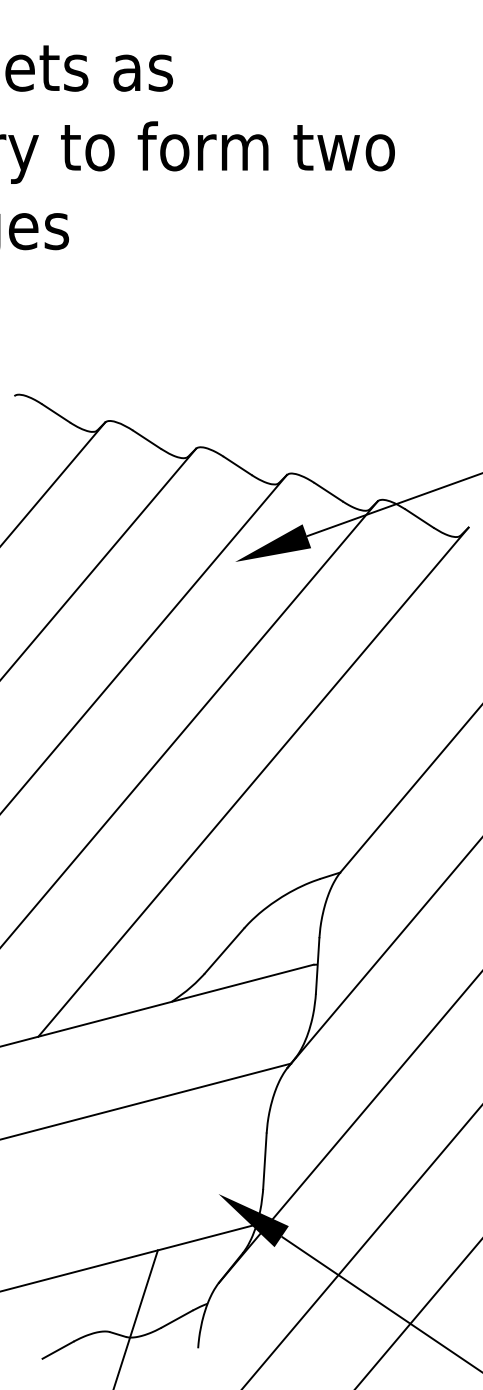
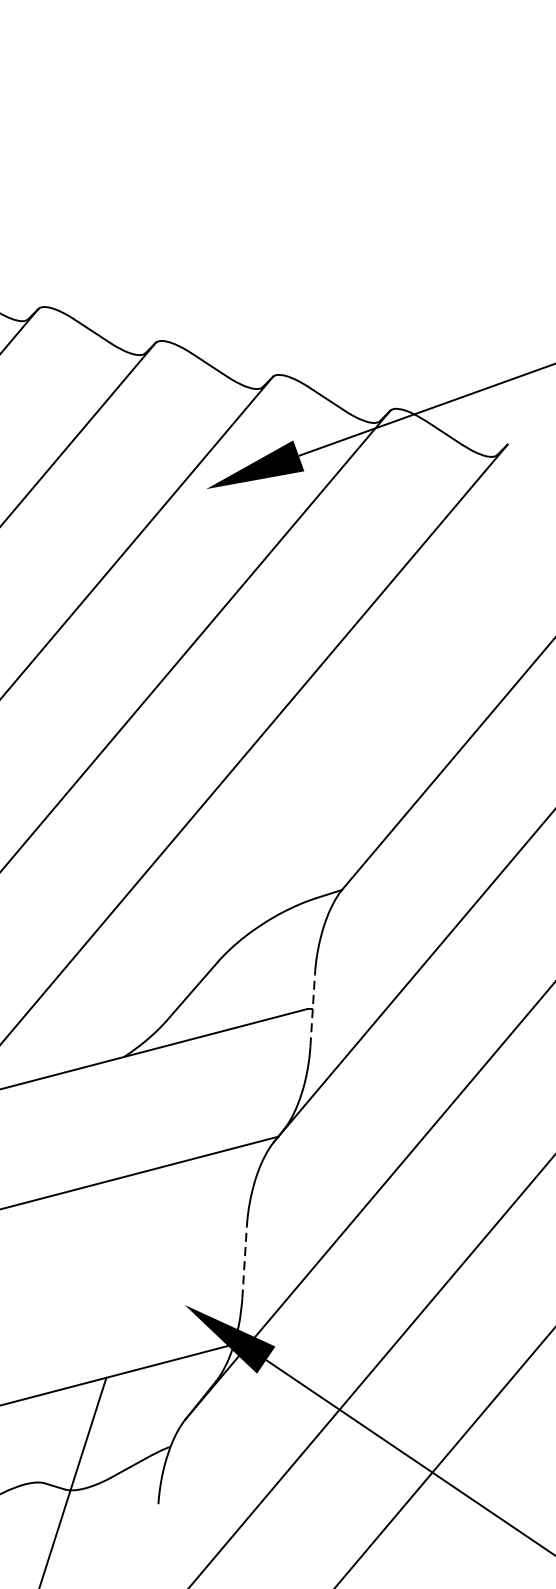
line: (317, 965) -> (312, 1010), solid -> dashed
line: (264, 1161) -> (244, 1263), solid -> dashed

